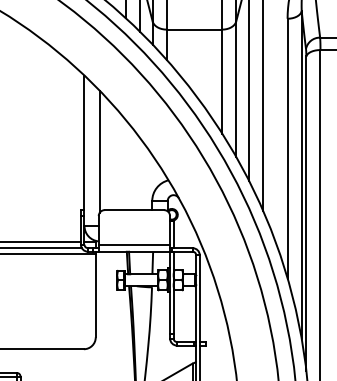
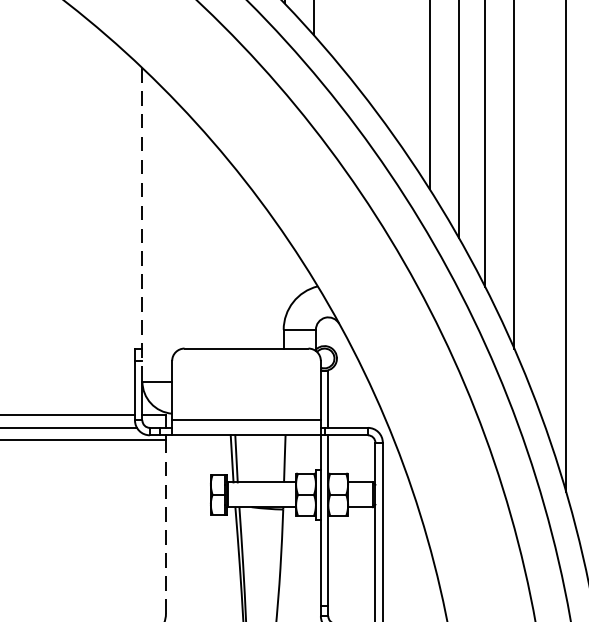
line: (84, 151) -> (142, 226), solid -> dashed
line: (99, 151) -> (173, 226), removed
line: (95, 295) -> (165, 526), solid -> dashed

